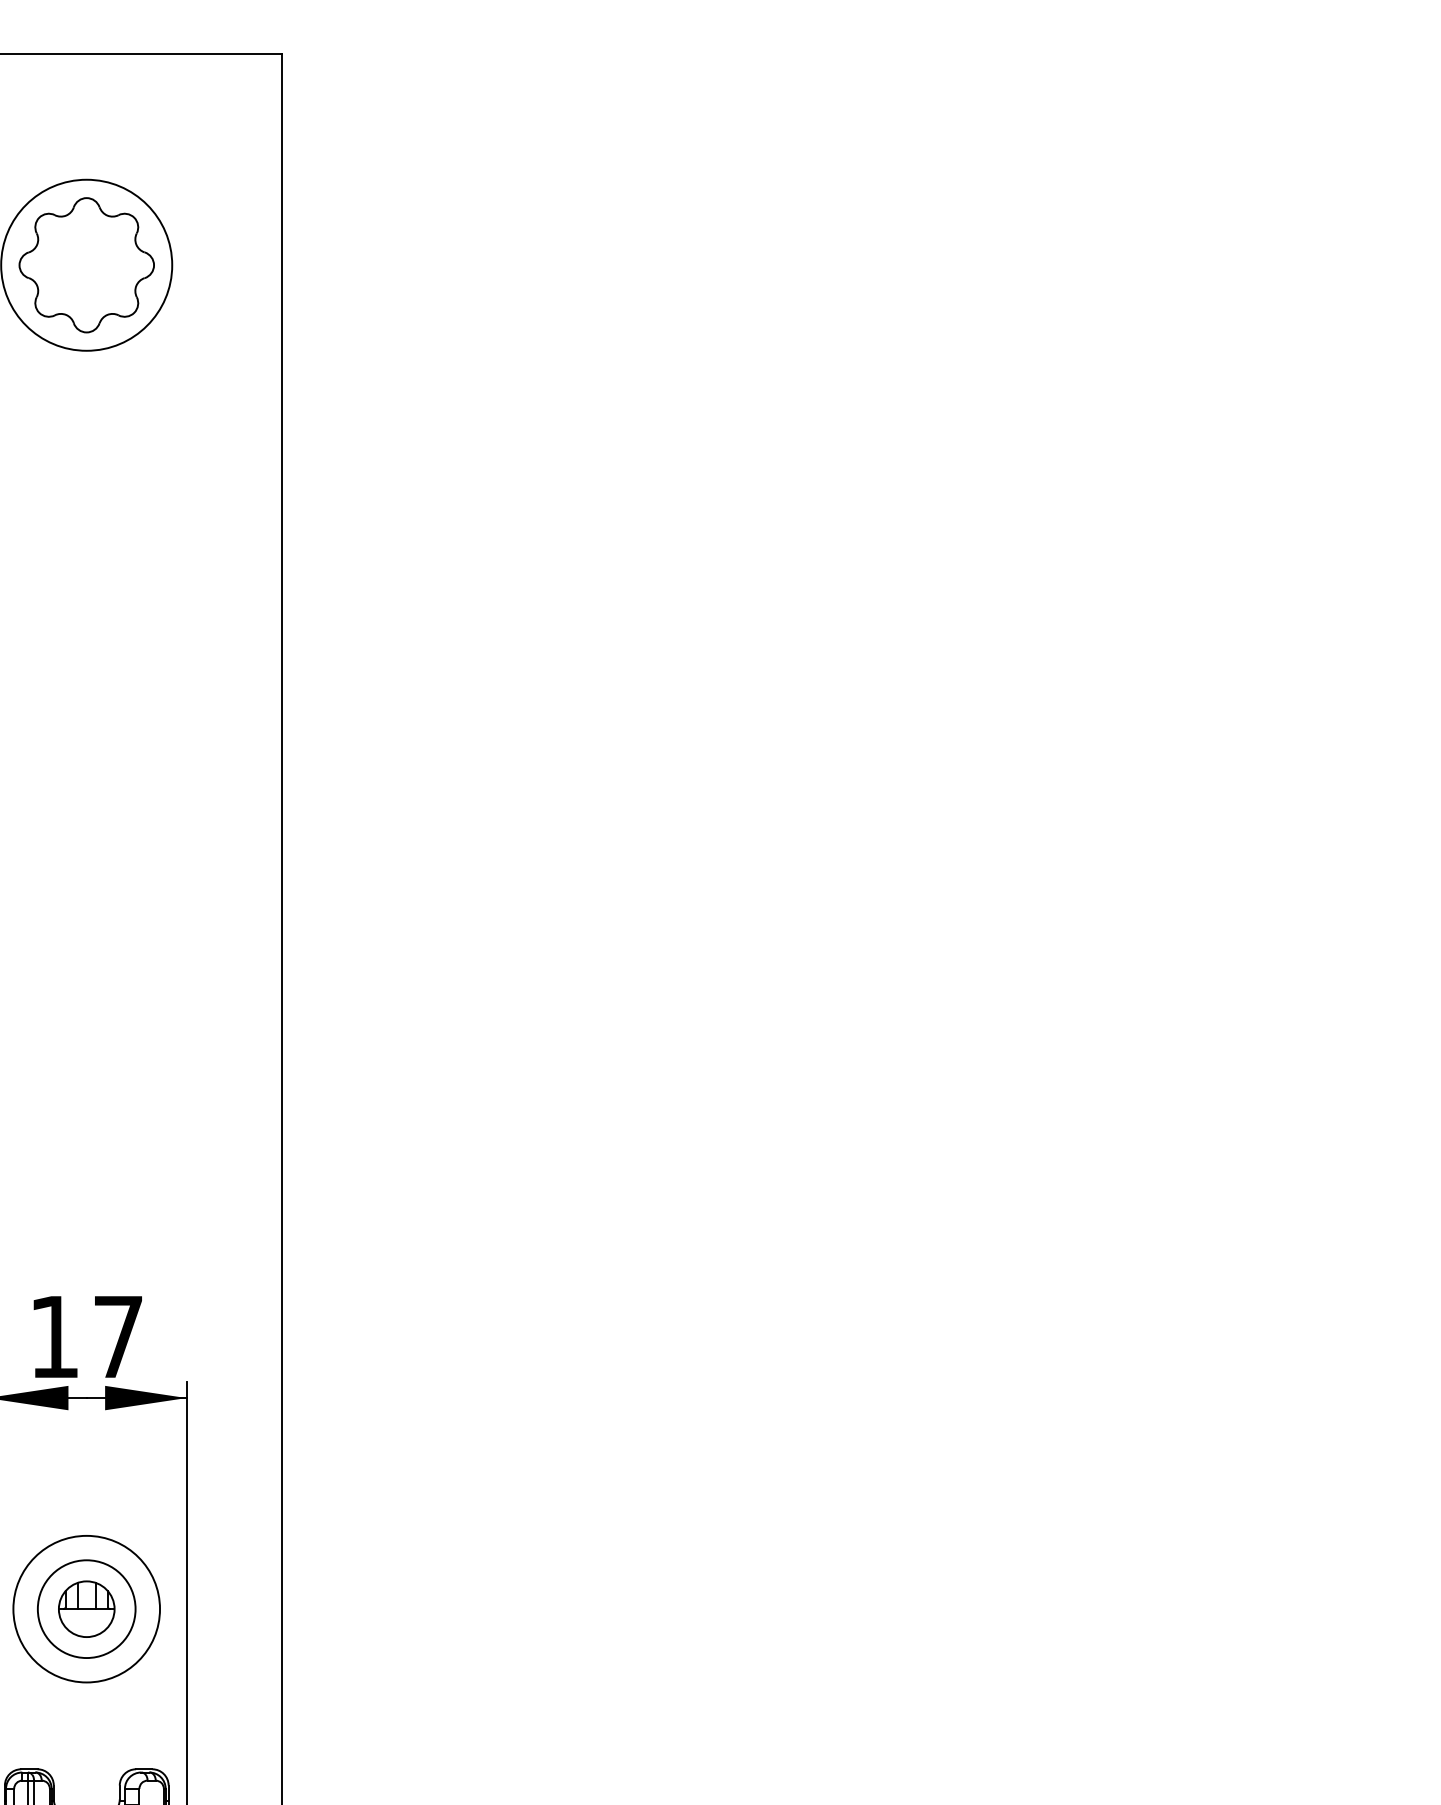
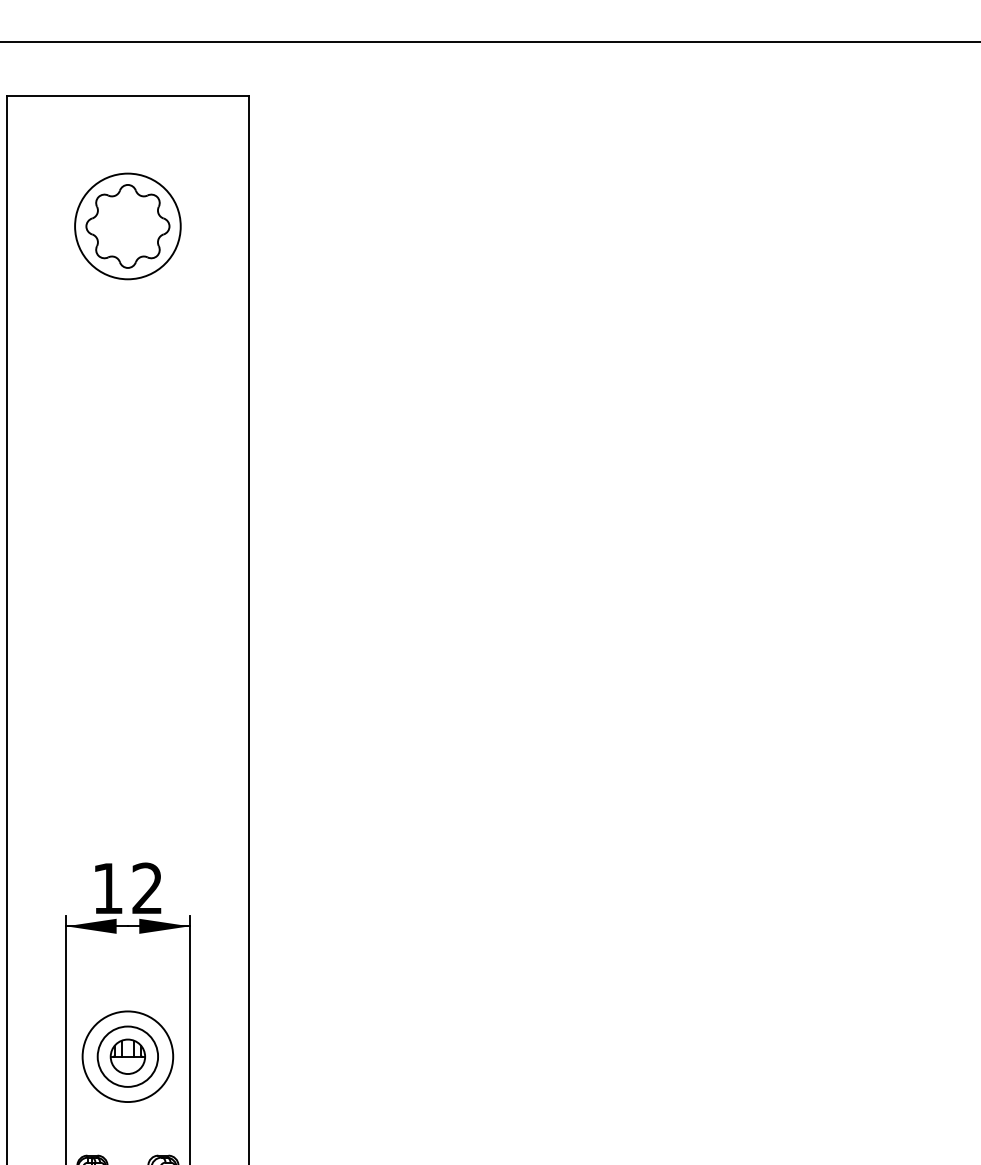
text: (118, 1335) -> (147, 887), 17 -> 12

